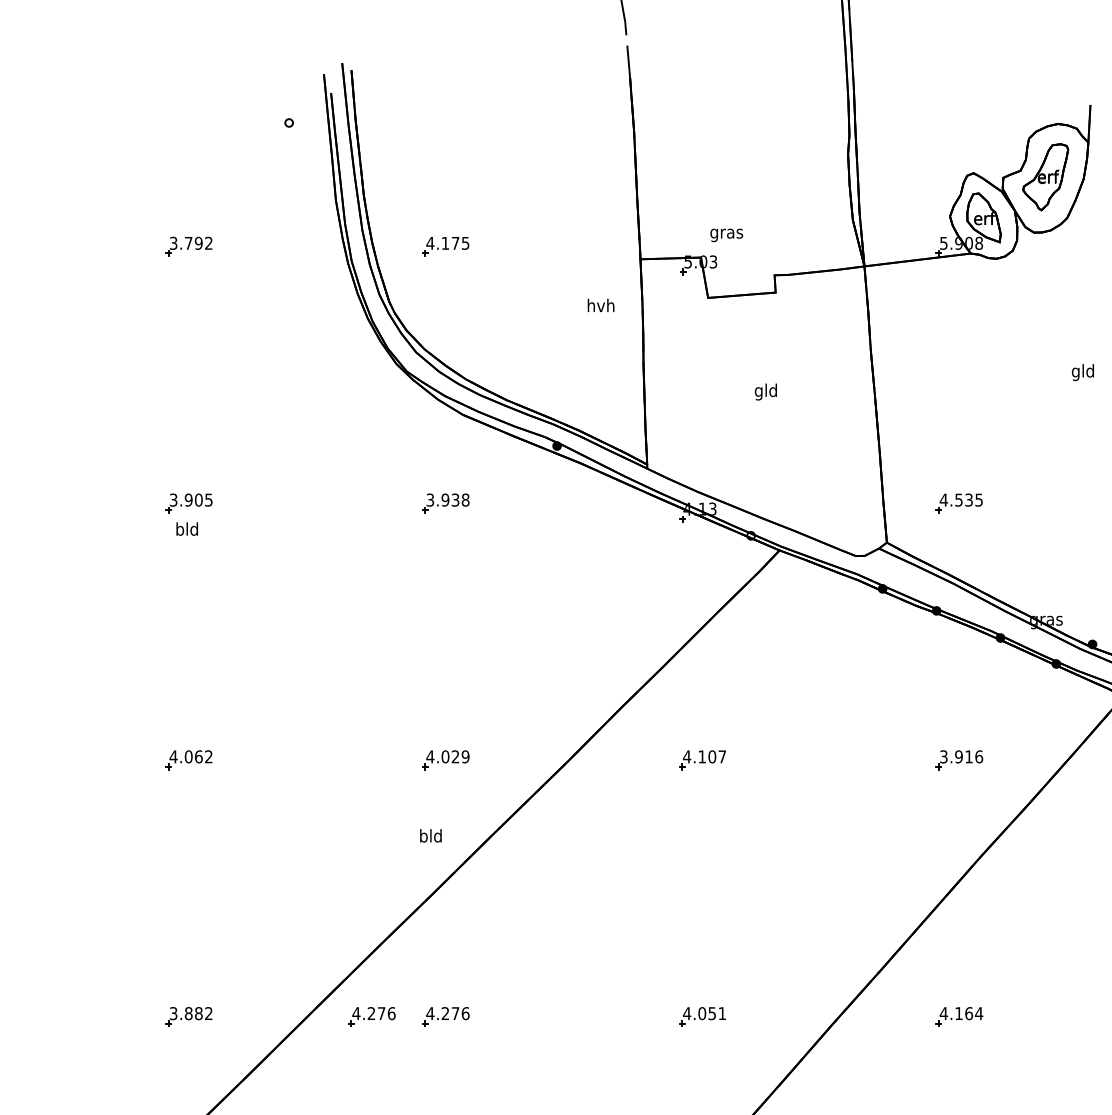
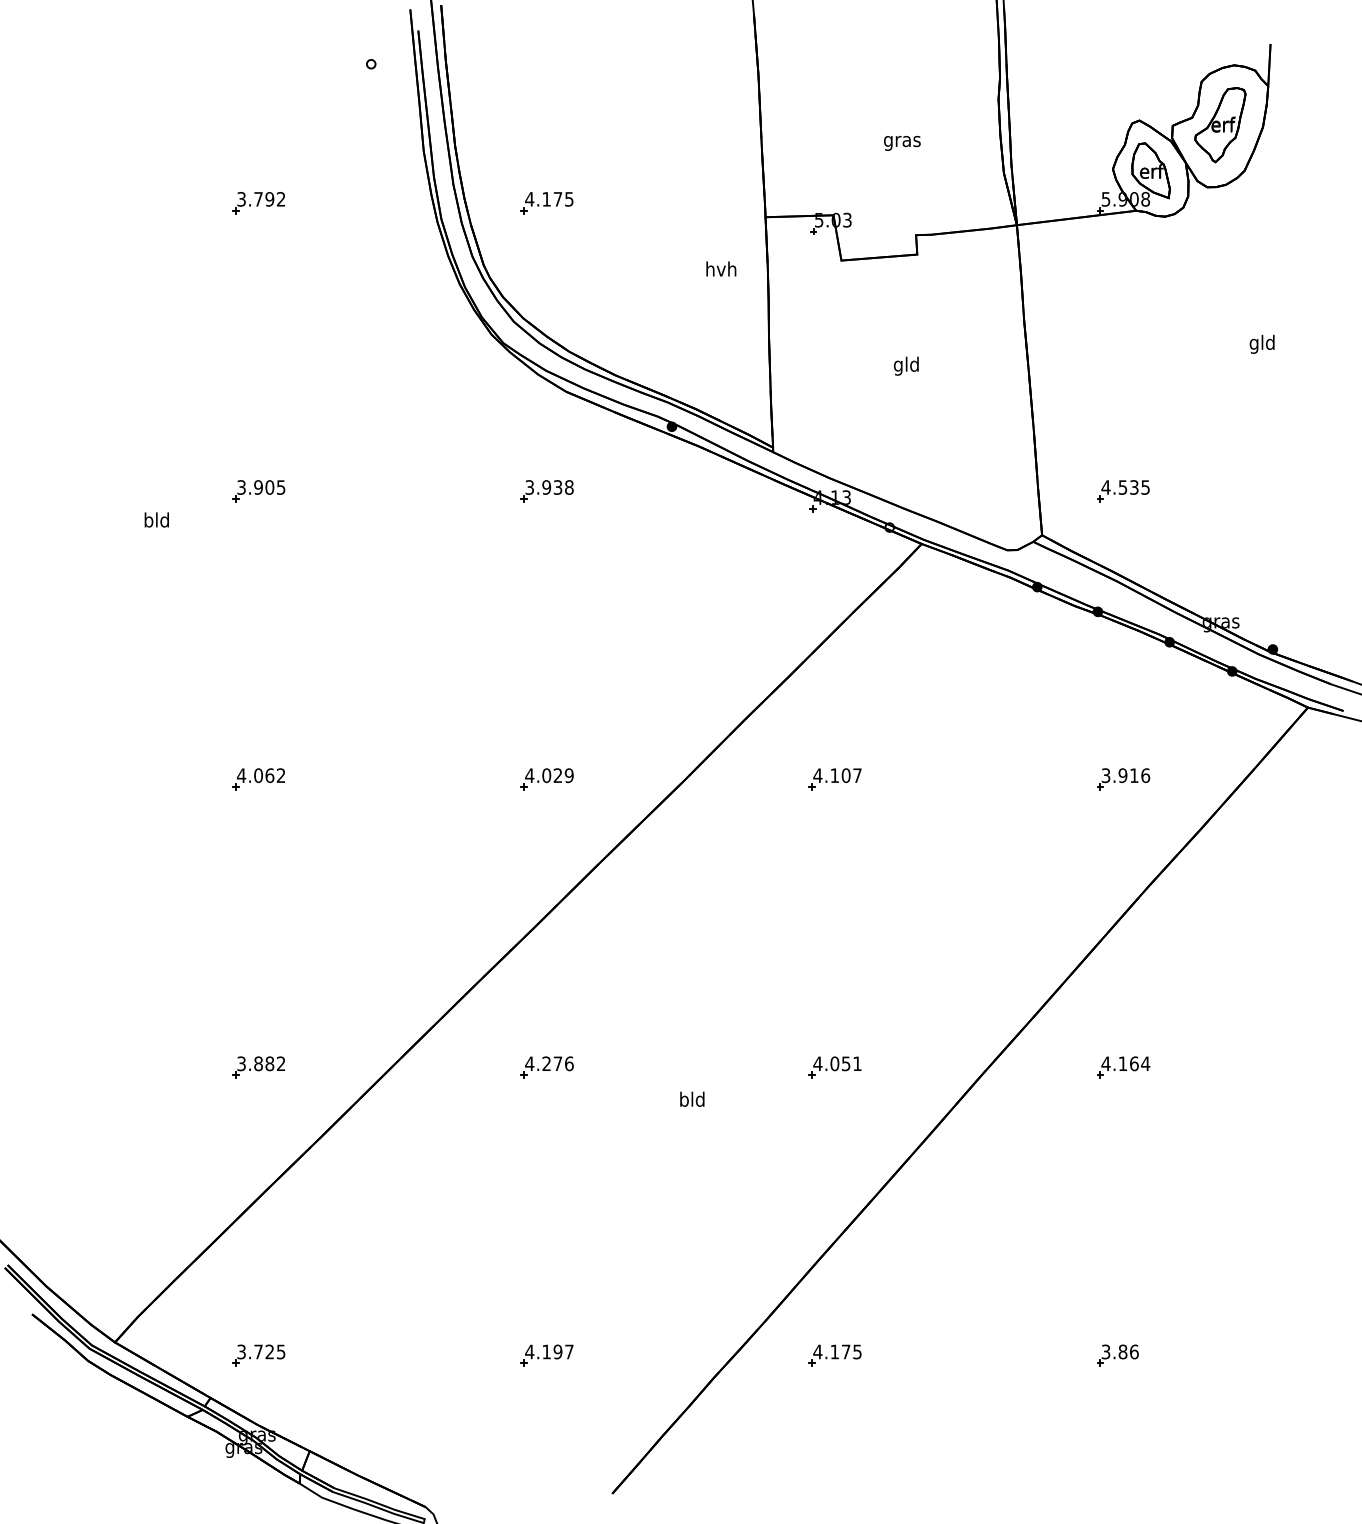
text: (726, 235) -> (902, 143), moved
text: (186, 528) -> (156, 519), moved
text: (431, 835) -> (692, 1098), moved
part: (371, 1016) -> (463, 1067), removed

